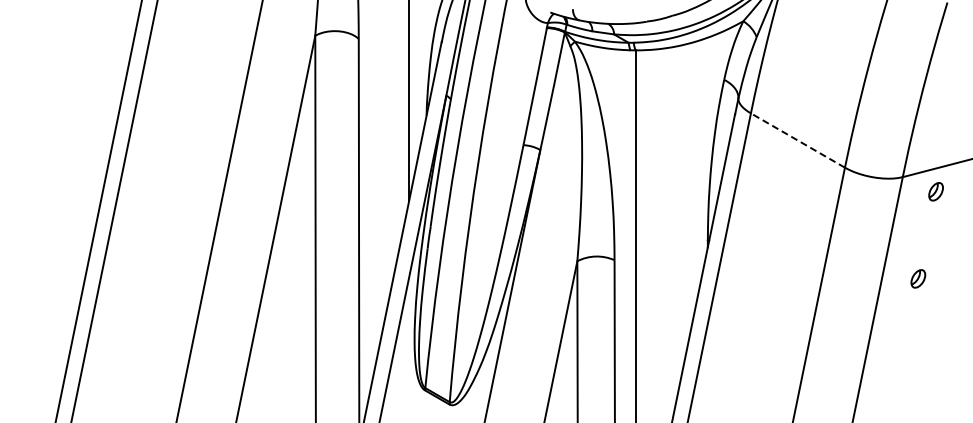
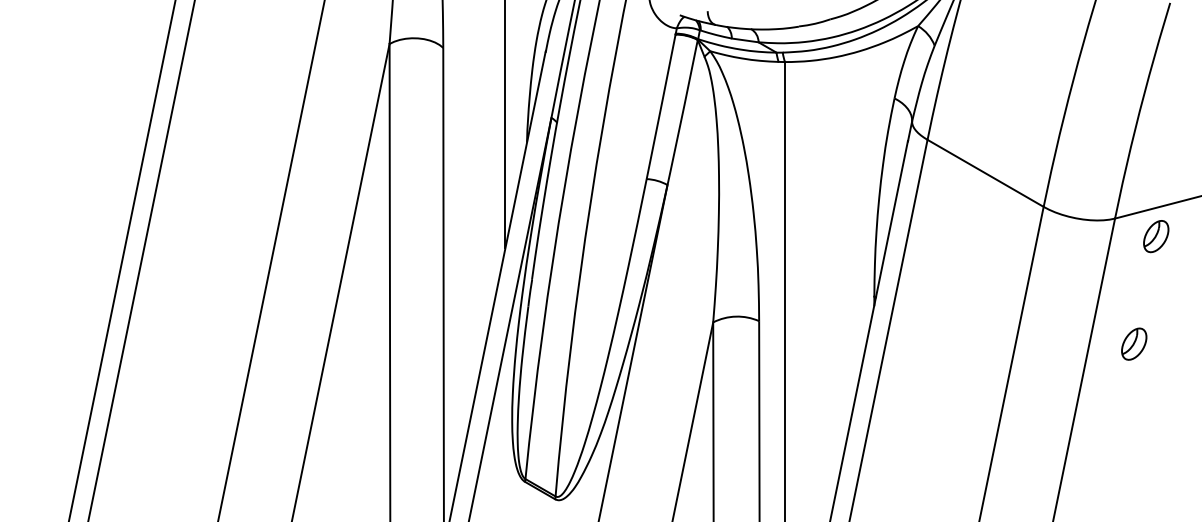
line: (797, 140) -> (985, 173), dashed -> solid
part: (935, 191) -> (1155, 236), size x1.43
part: (918, 278) -> (1134, 343), size x1.43

